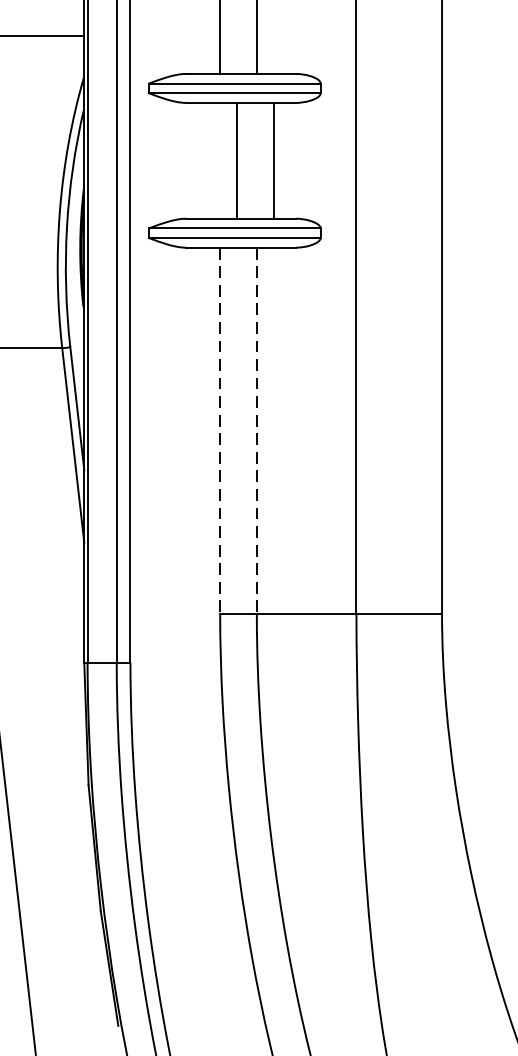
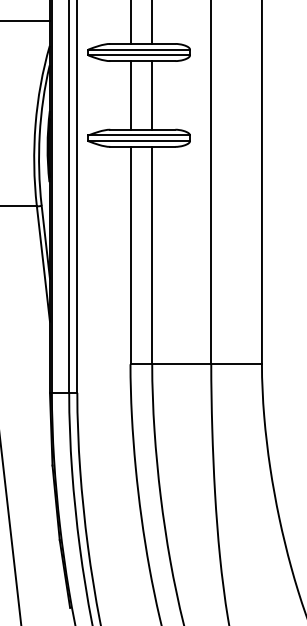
line: (237, 160) -> (130, 95), moved
line: (274, 160) -> (152, 95), moved
line: (220, 430) -> (130, 255), dashed -> solid
line: (257, 430) -> (152, 255), dashed -> solid

